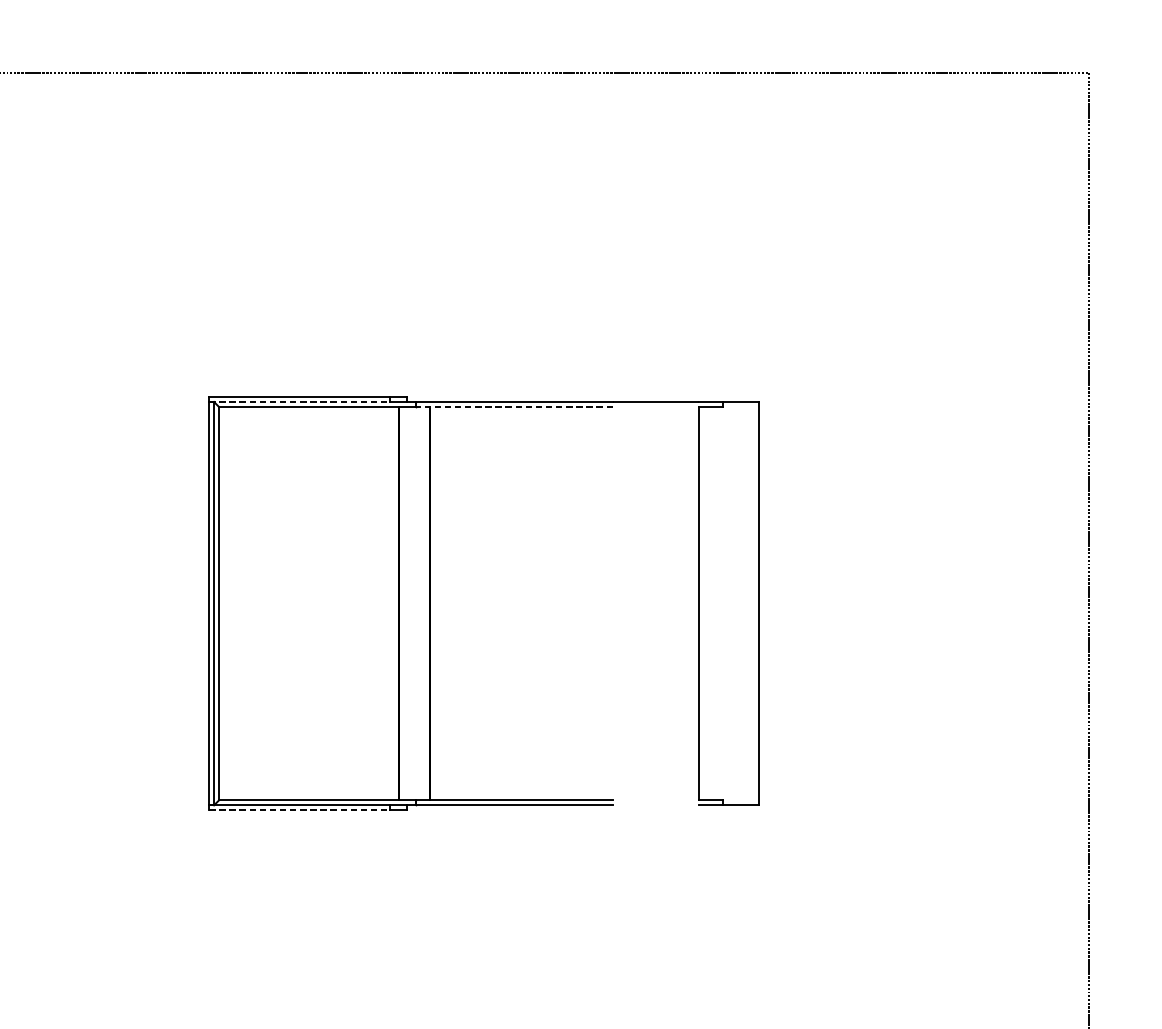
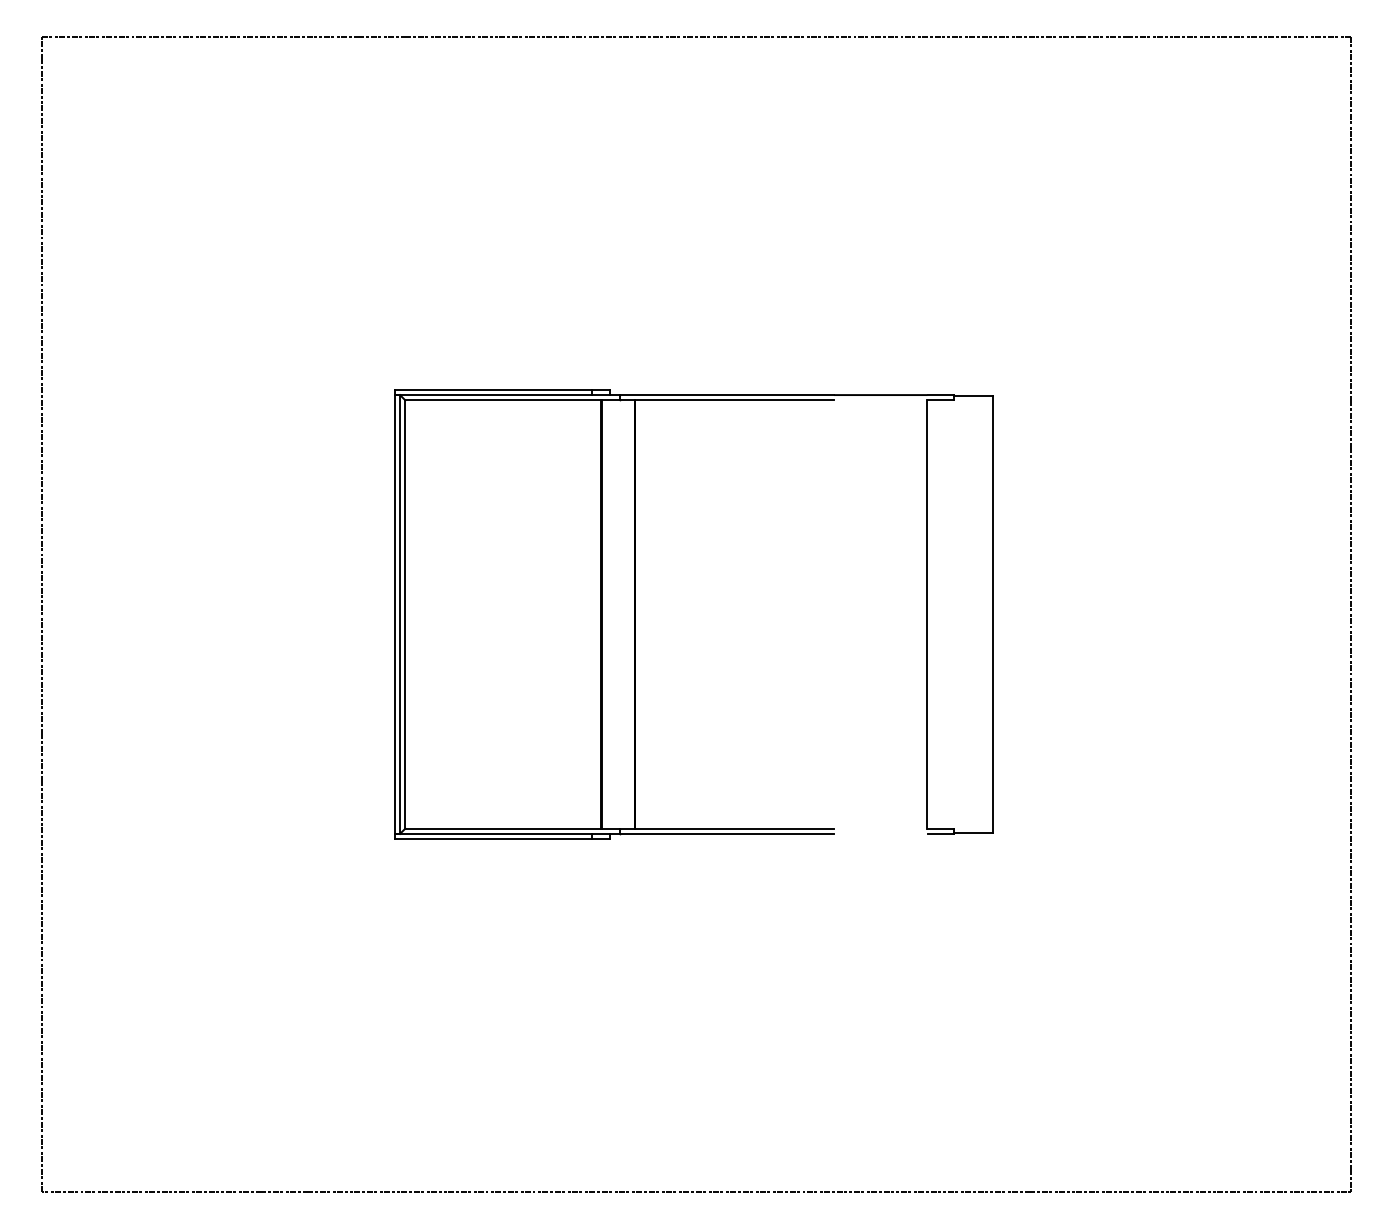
line: (299, 402) -> (493, 395), dashed -> solid
line: (514, 406) -> (726, 400), dashed -> solid
line: (299, 810) -> (493, 839), dashed -> solid

